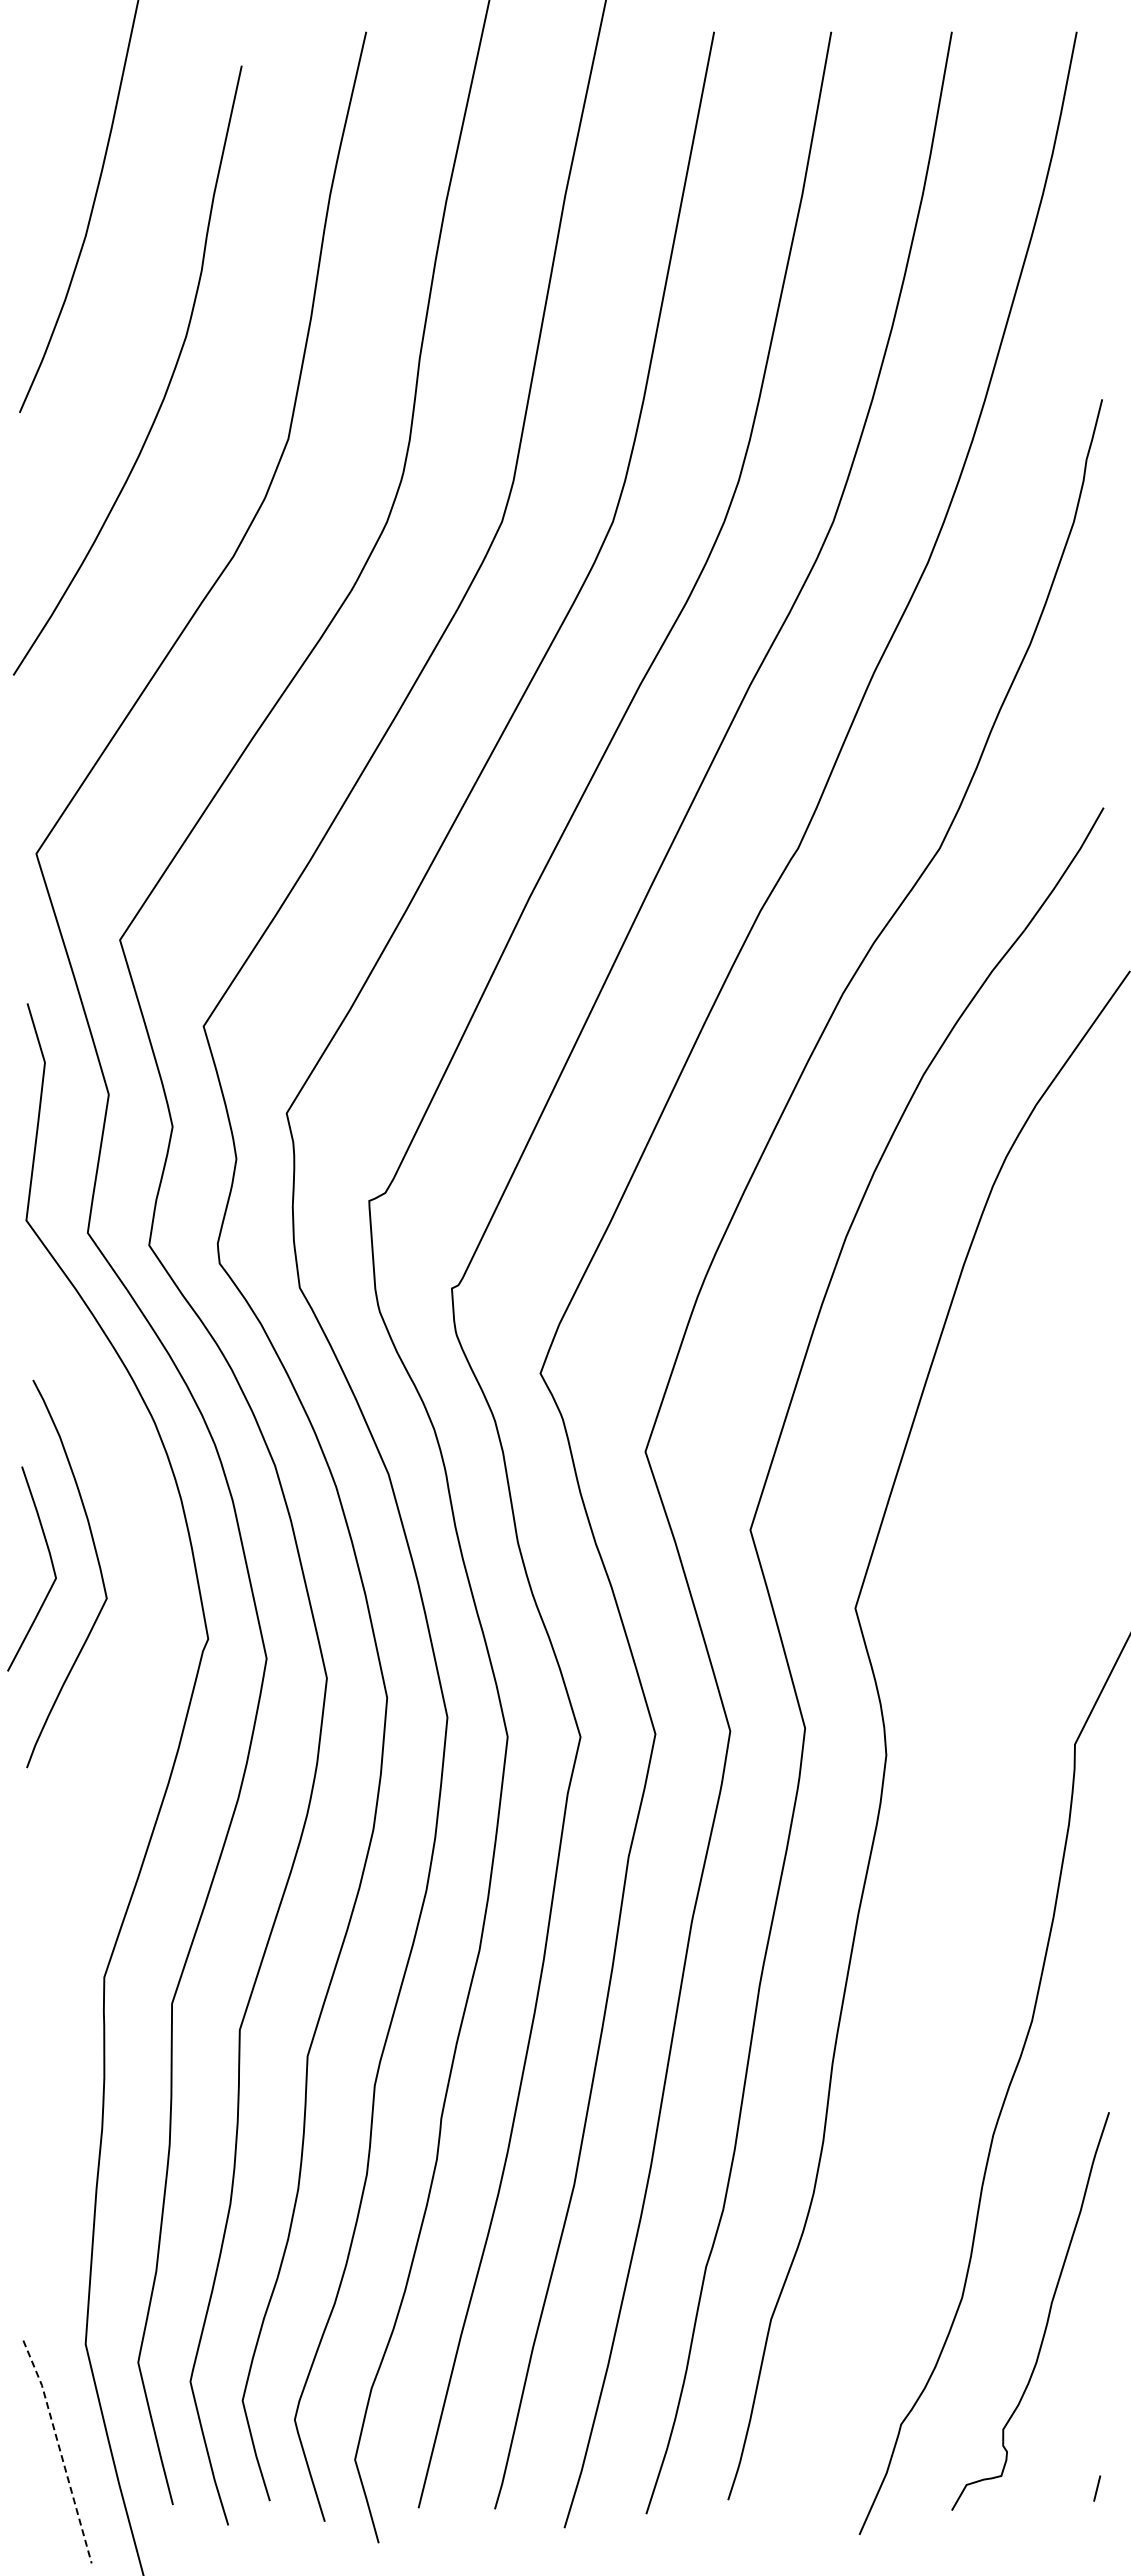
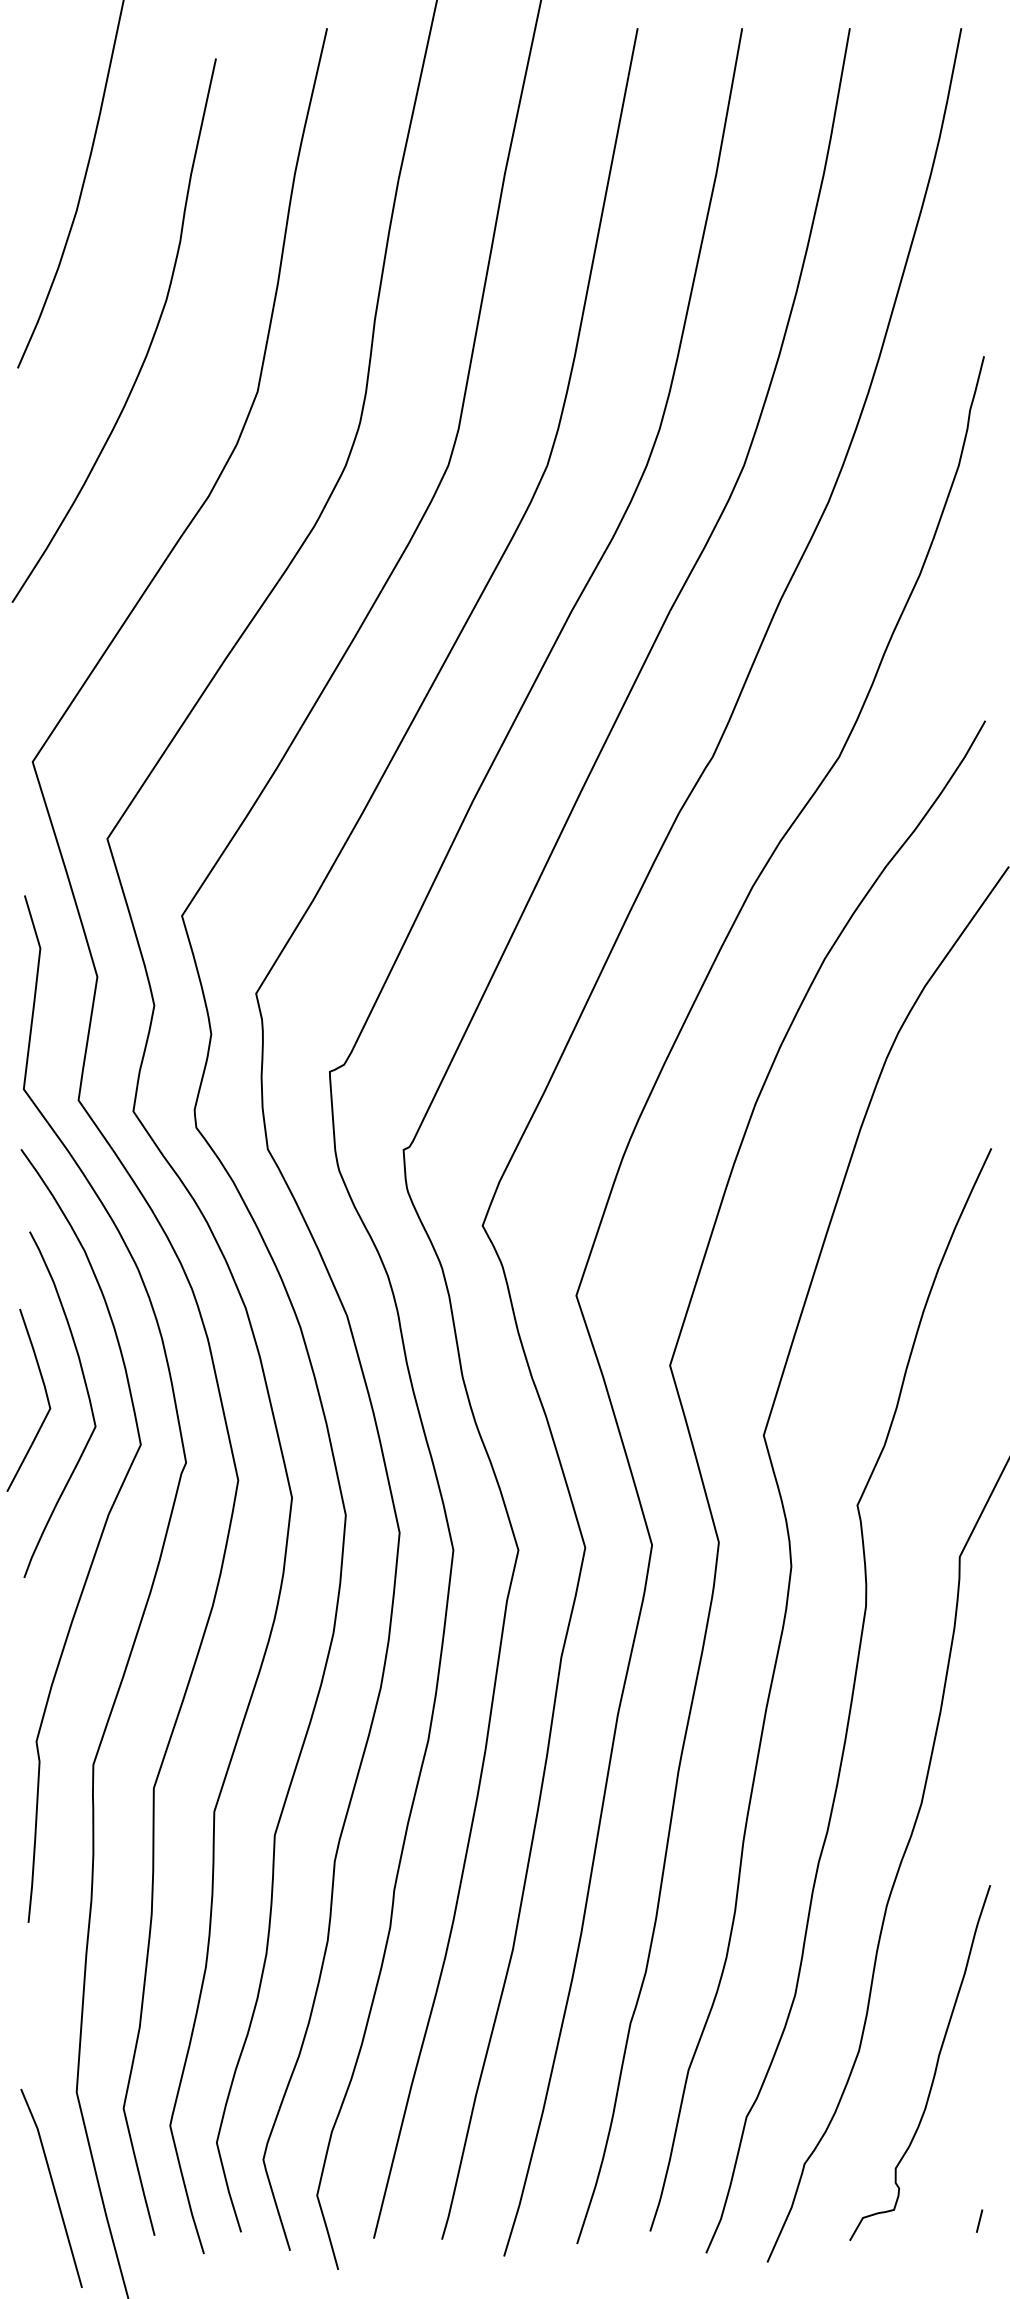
curve: (110, 1725) -> (98, 1540), added
curve: (952, 1907) -> (850, 1702), added
line: (60, 2450) -> (54, 2187), dashed -> solid

